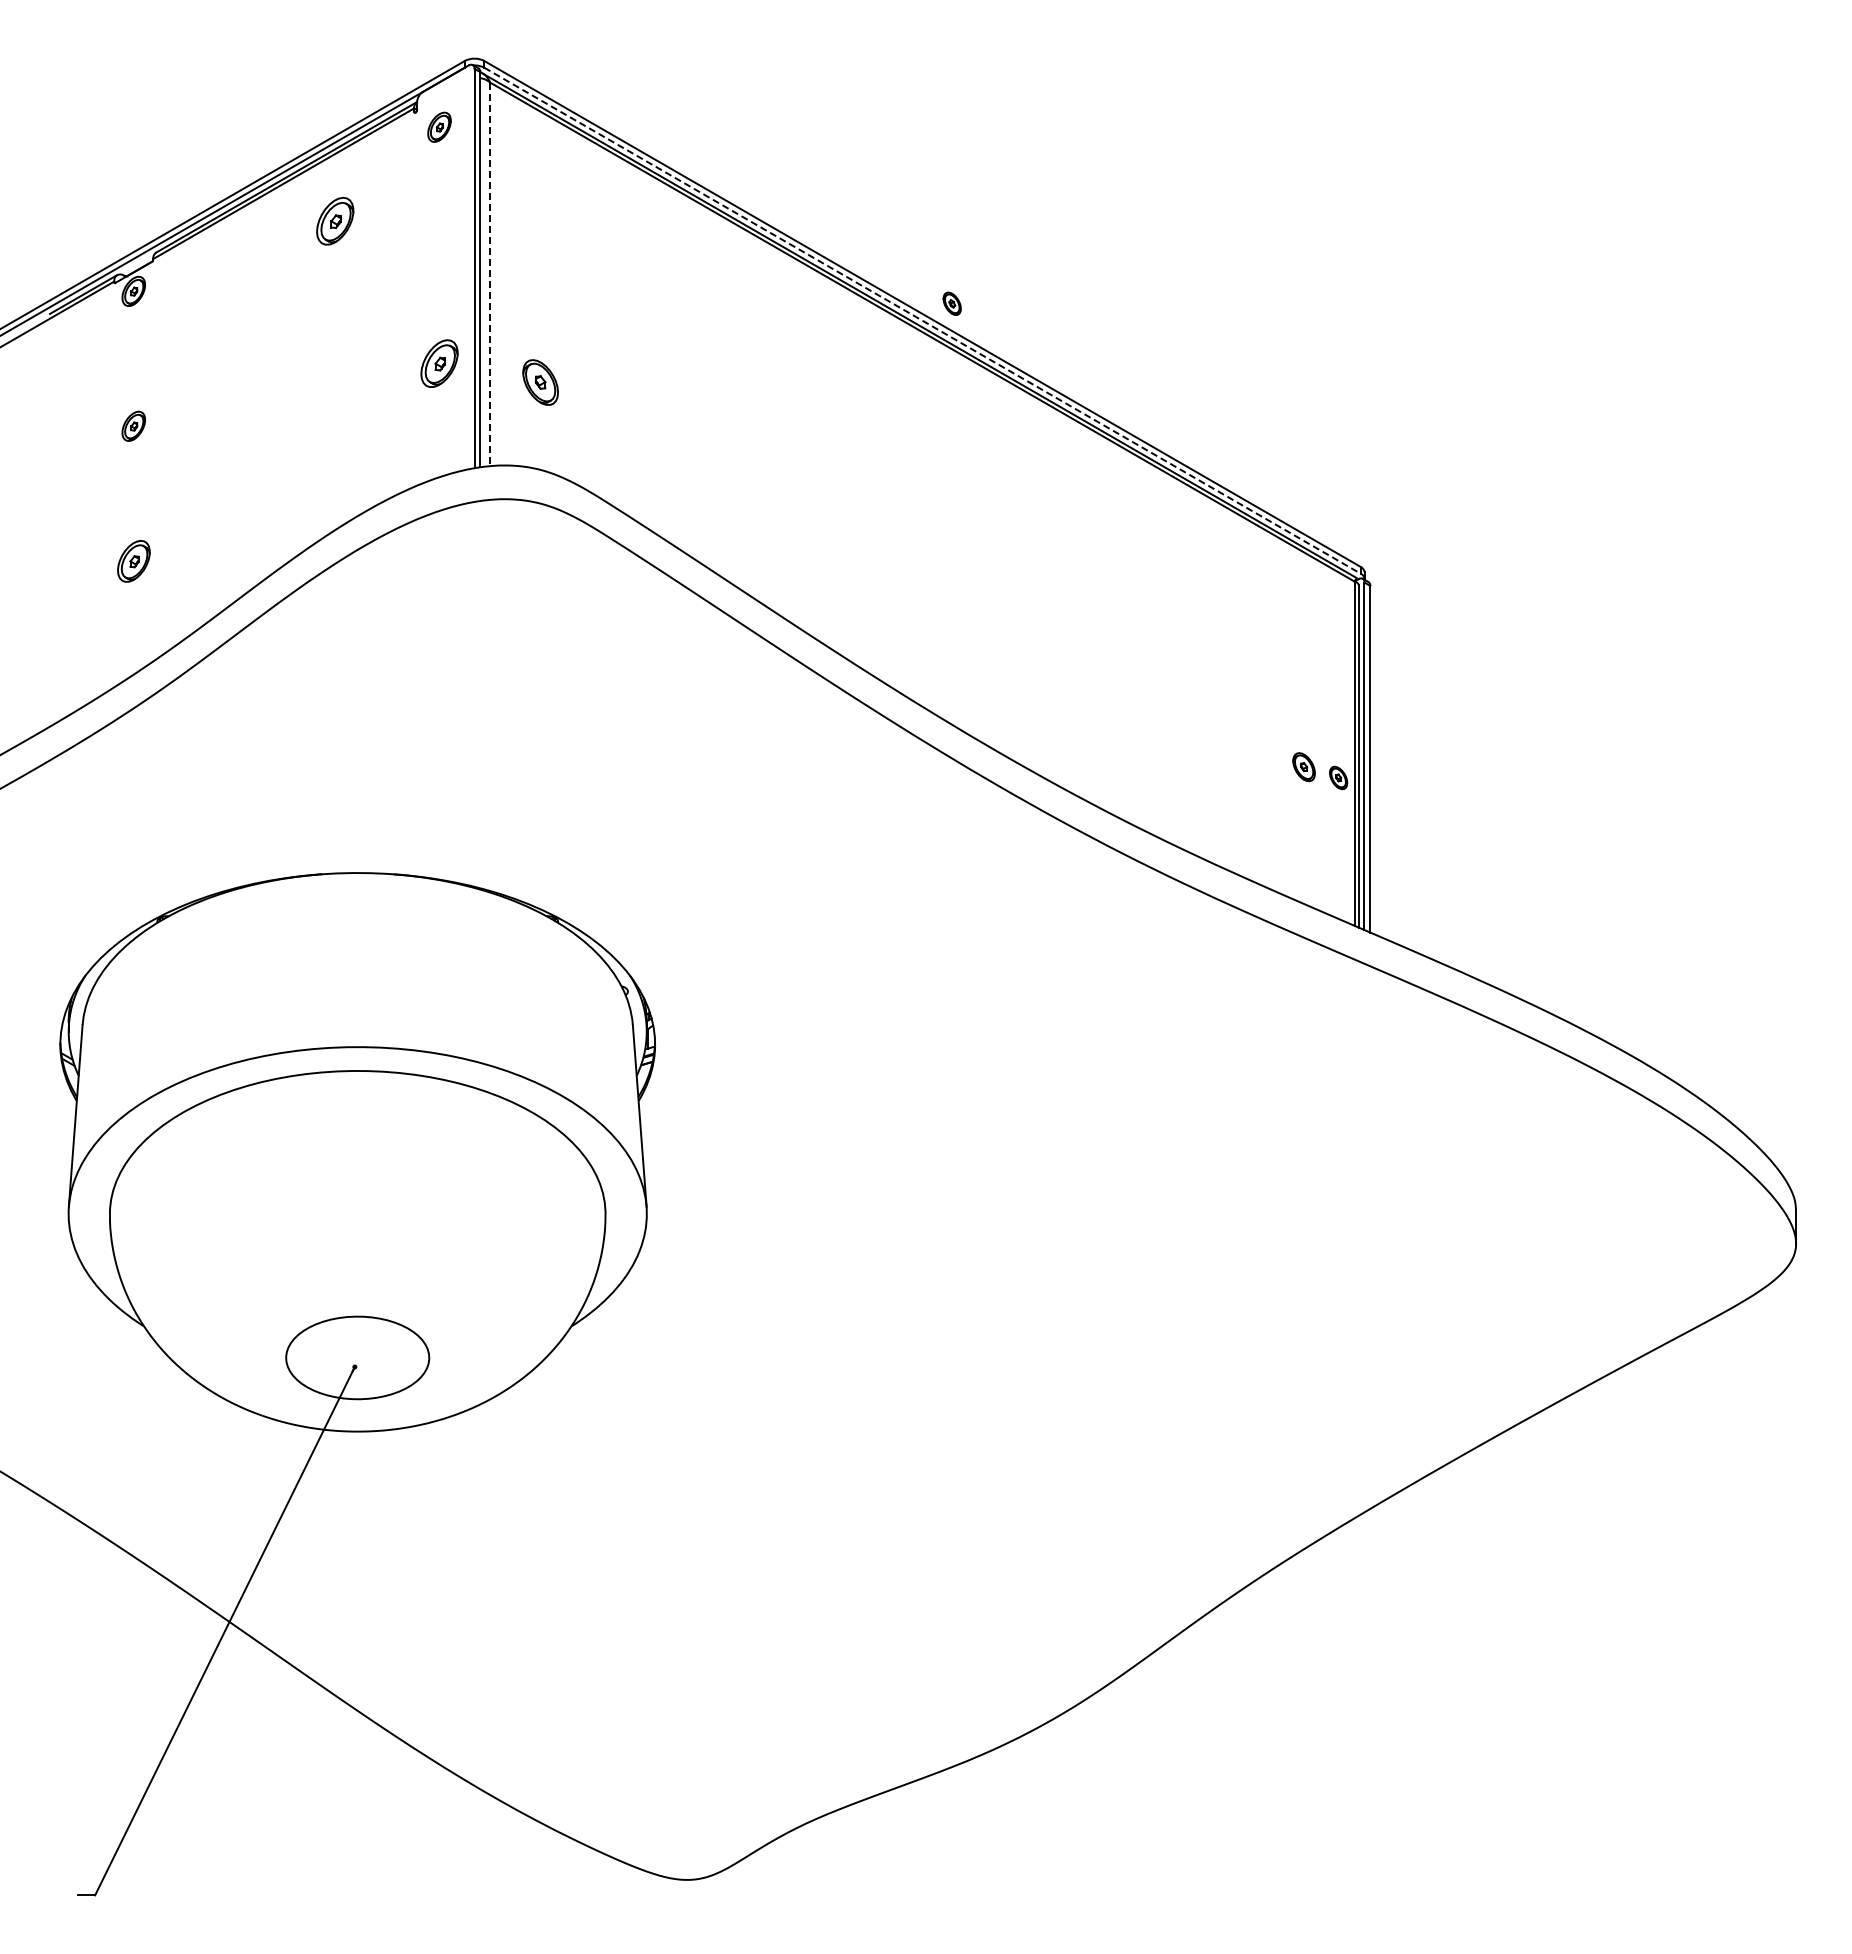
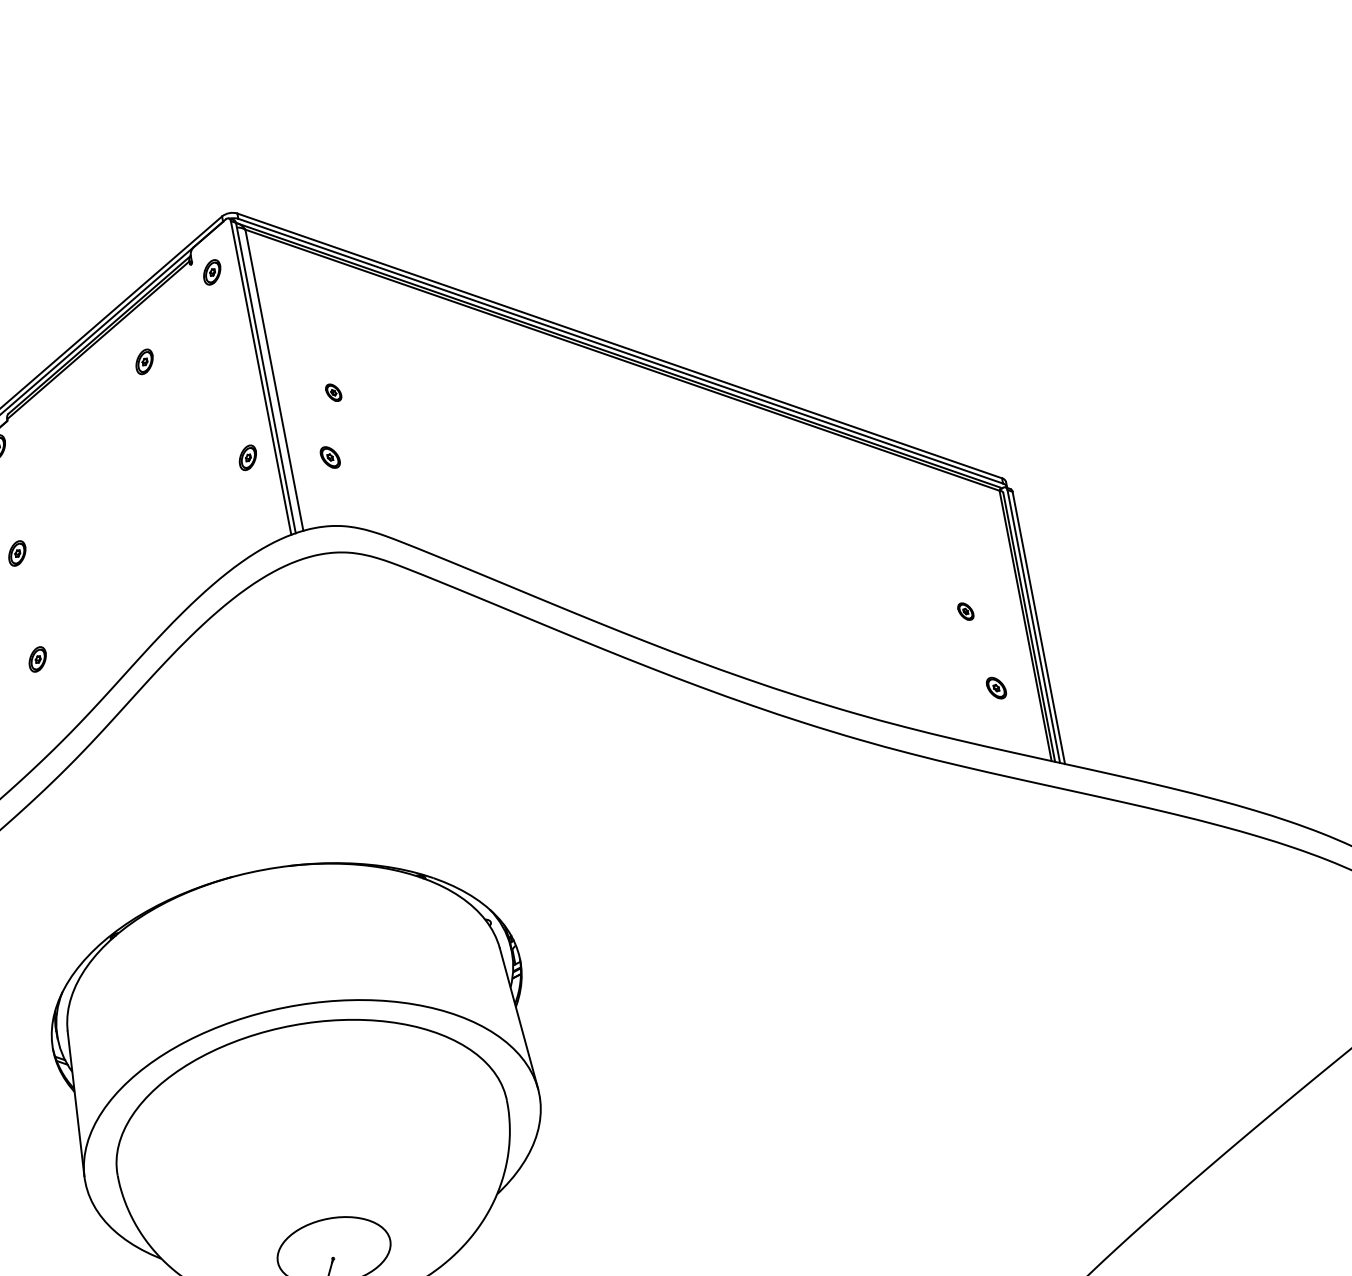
part: (335, 220) -> (144, 361), size x0.62
line: (490, 274) -> (274, 380), dashed -> solid
part: (951, 303) -> (333, 392), moved
line: (922, 320) -> (620, 351), dashed -> solid
part: (439, 362) -> (247, 457), size x0.62
part: (540, 382) -> (330, 457), size x0.62
part: (133, 560) -> (37, 658), size x0.71
part: (1303, 767) -> (996, 688), moved
part: (1338, 777) -> (965, 611), moved

